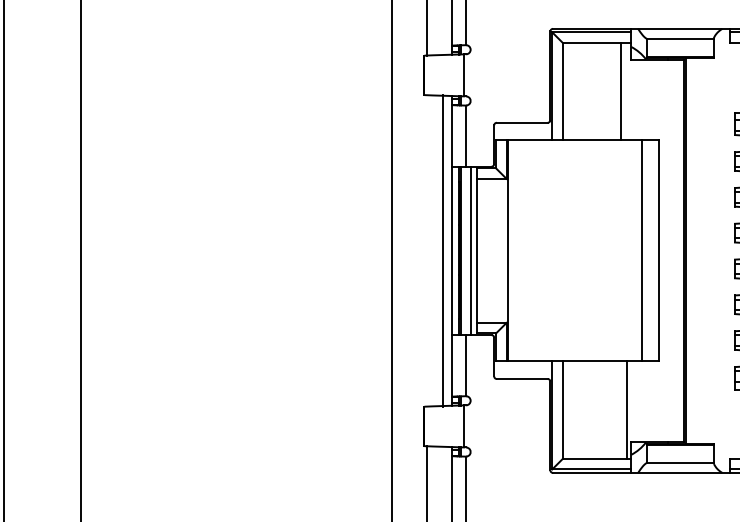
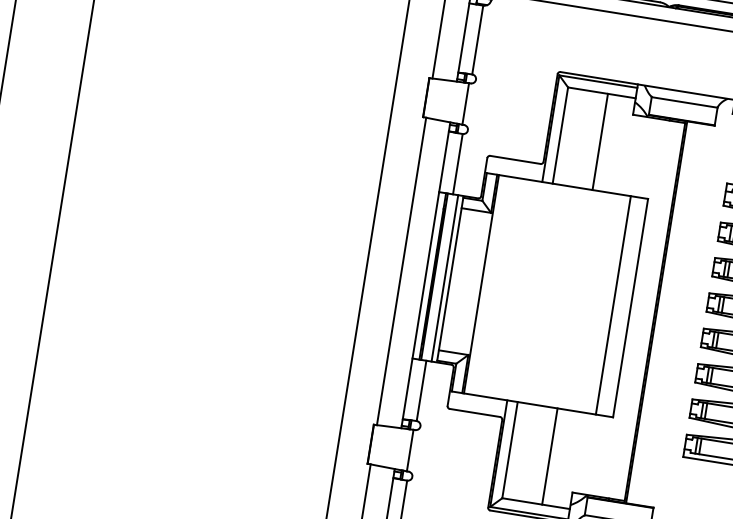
line: (621, 91) -> (600, 141), moved
line: (443, 250) -> (401, 271), moved
line: (627, 409) -> (550, 455), moved

